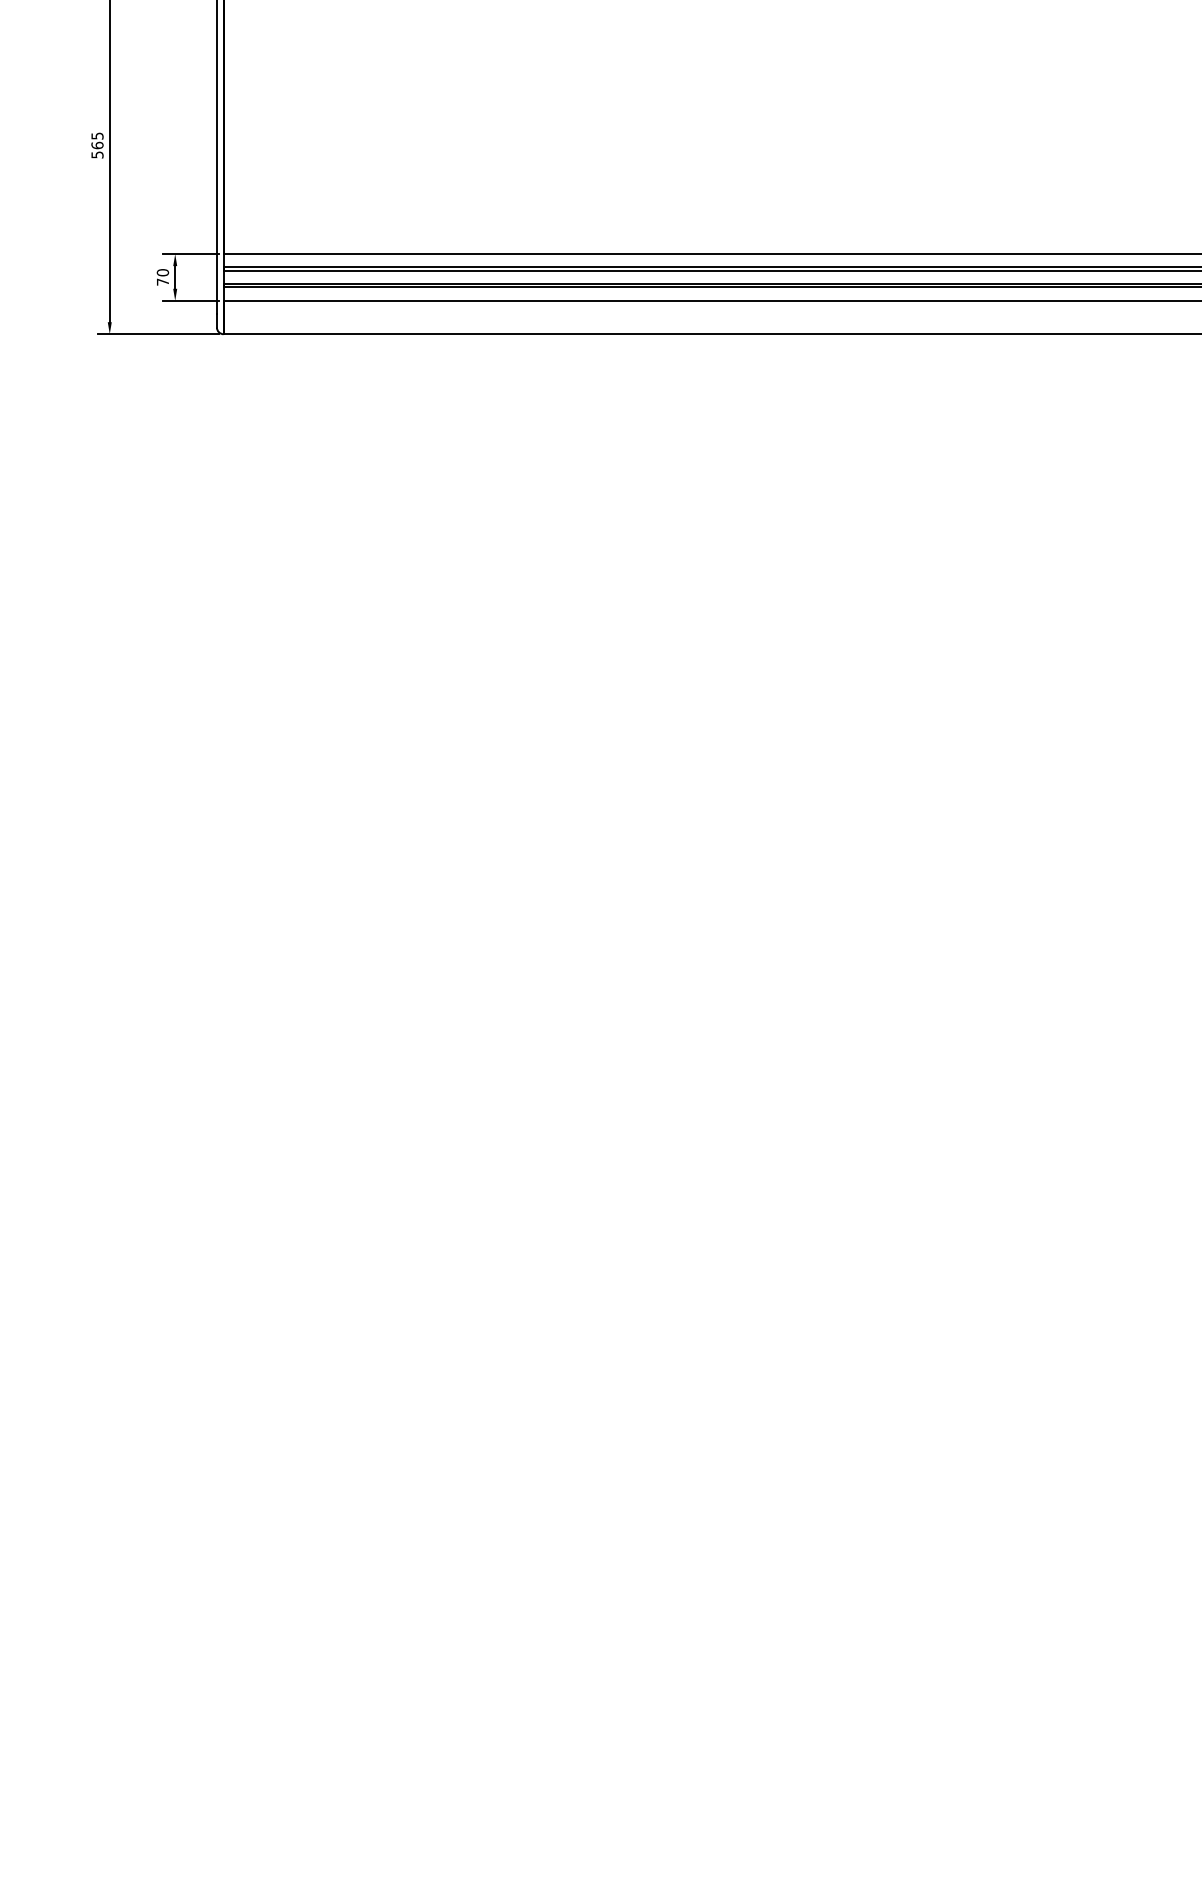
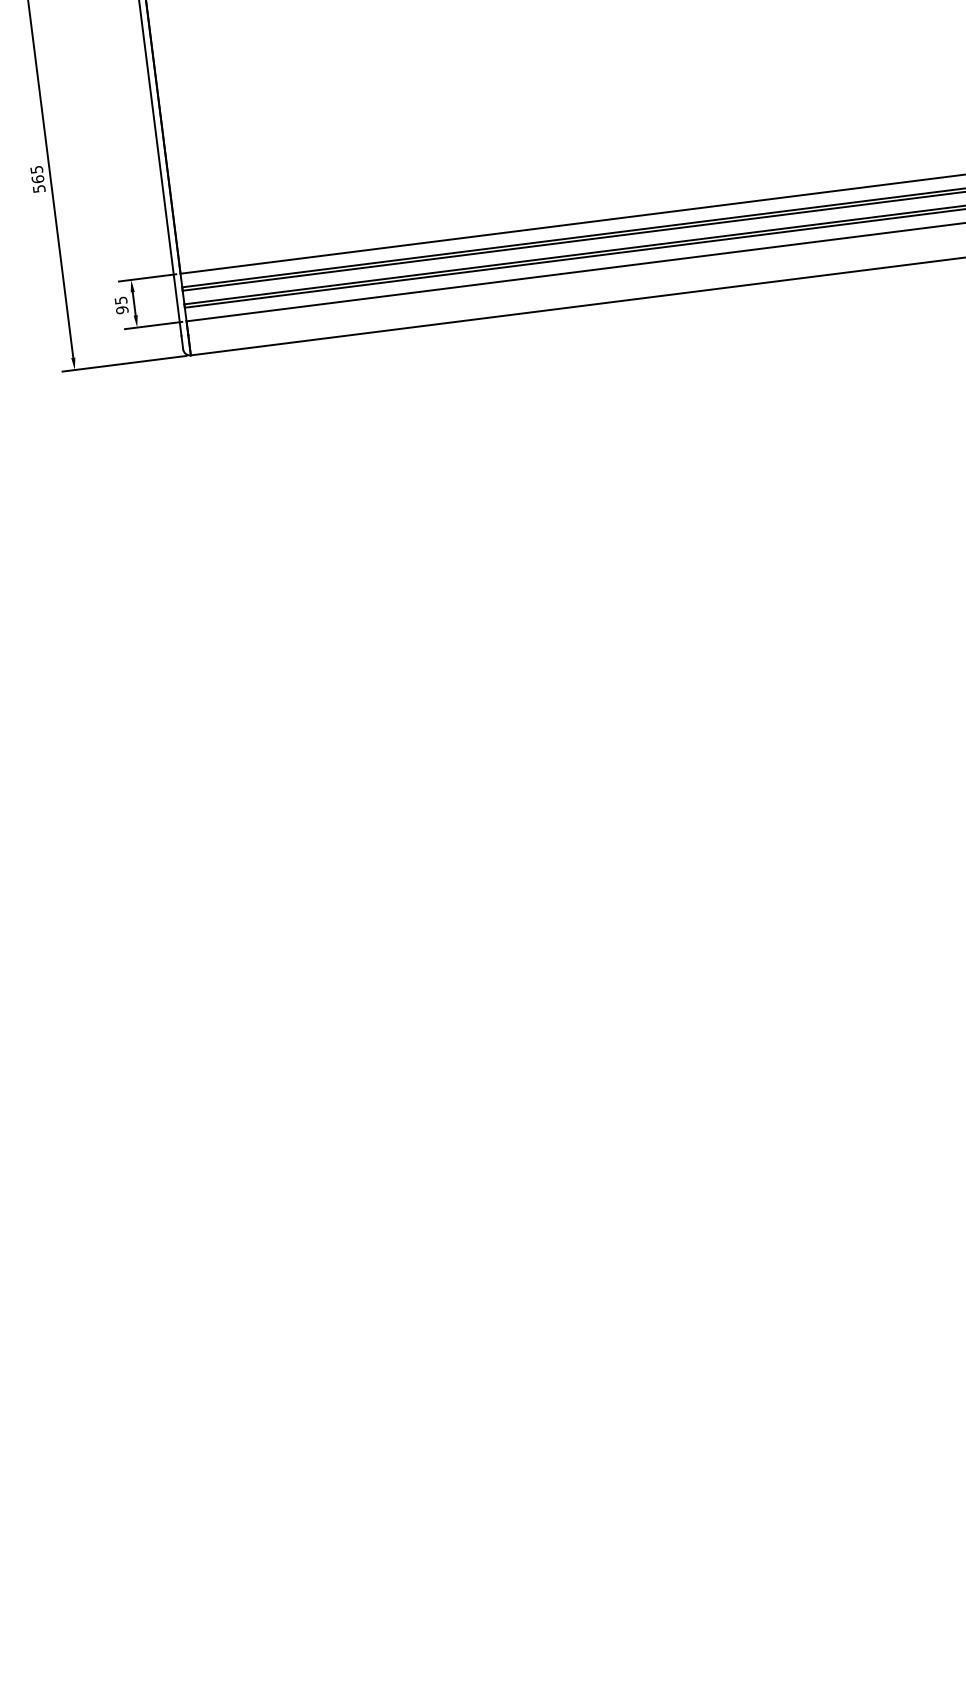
text: (162, 277) -> (121, 305), 70 -> 95

